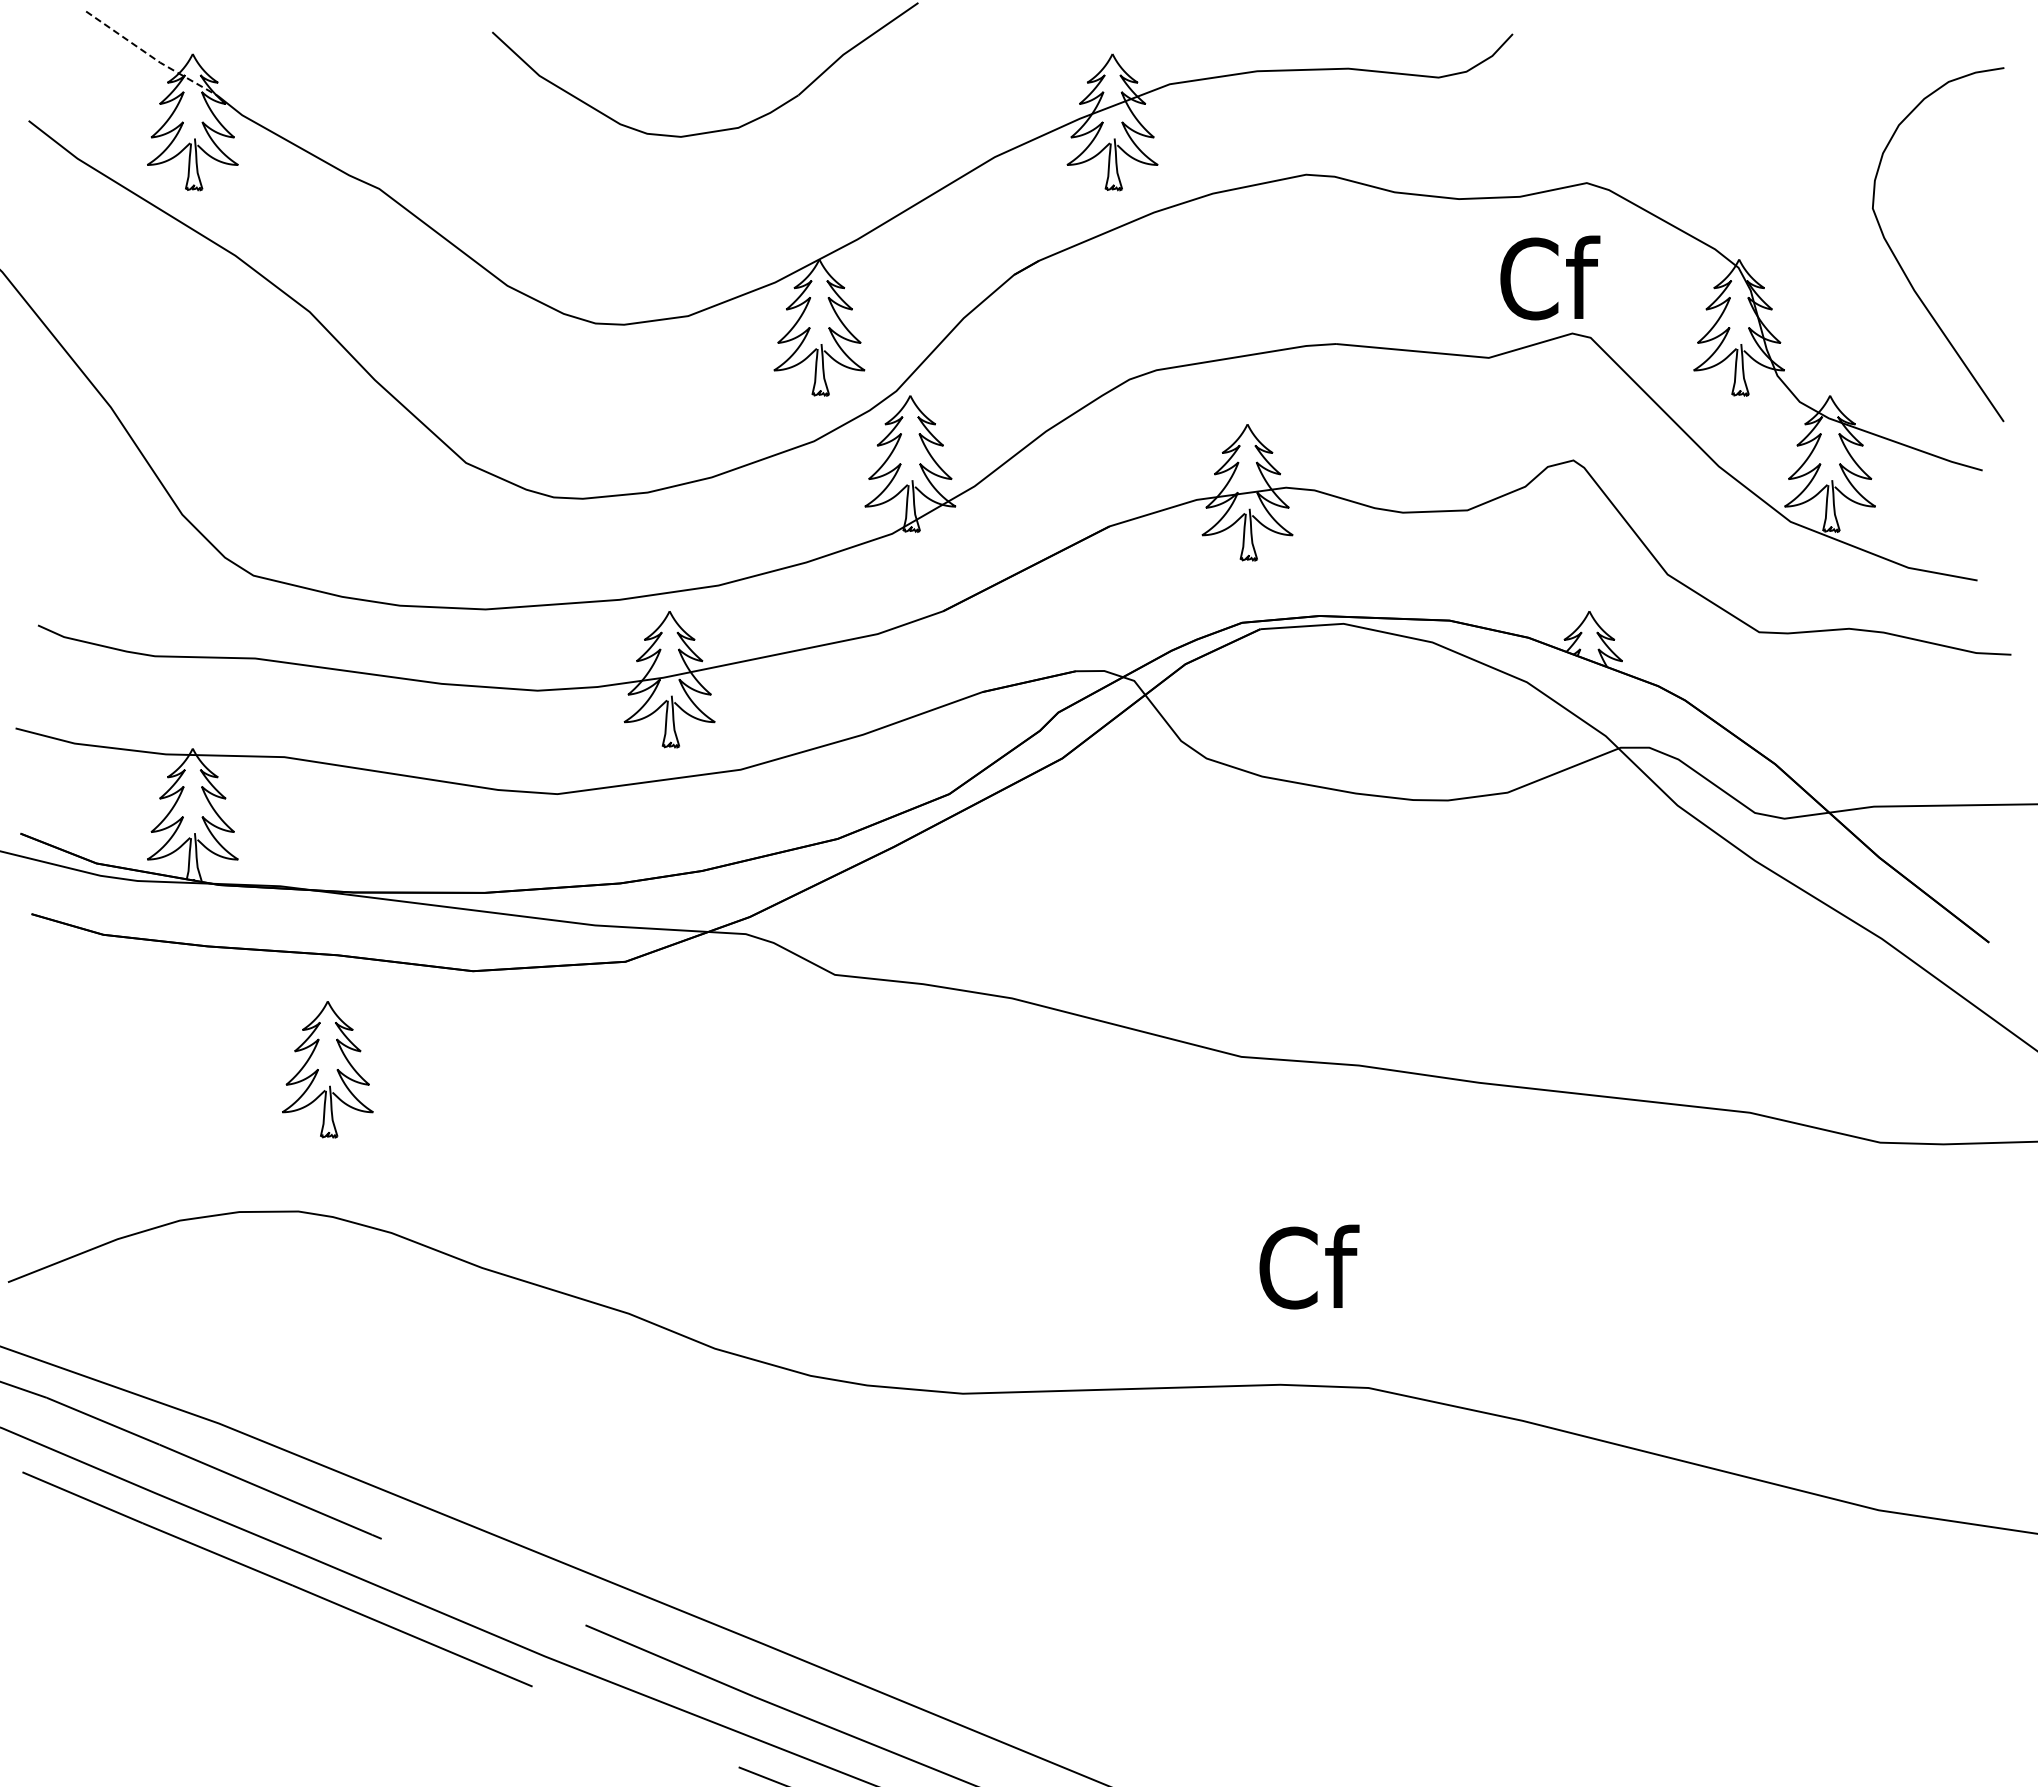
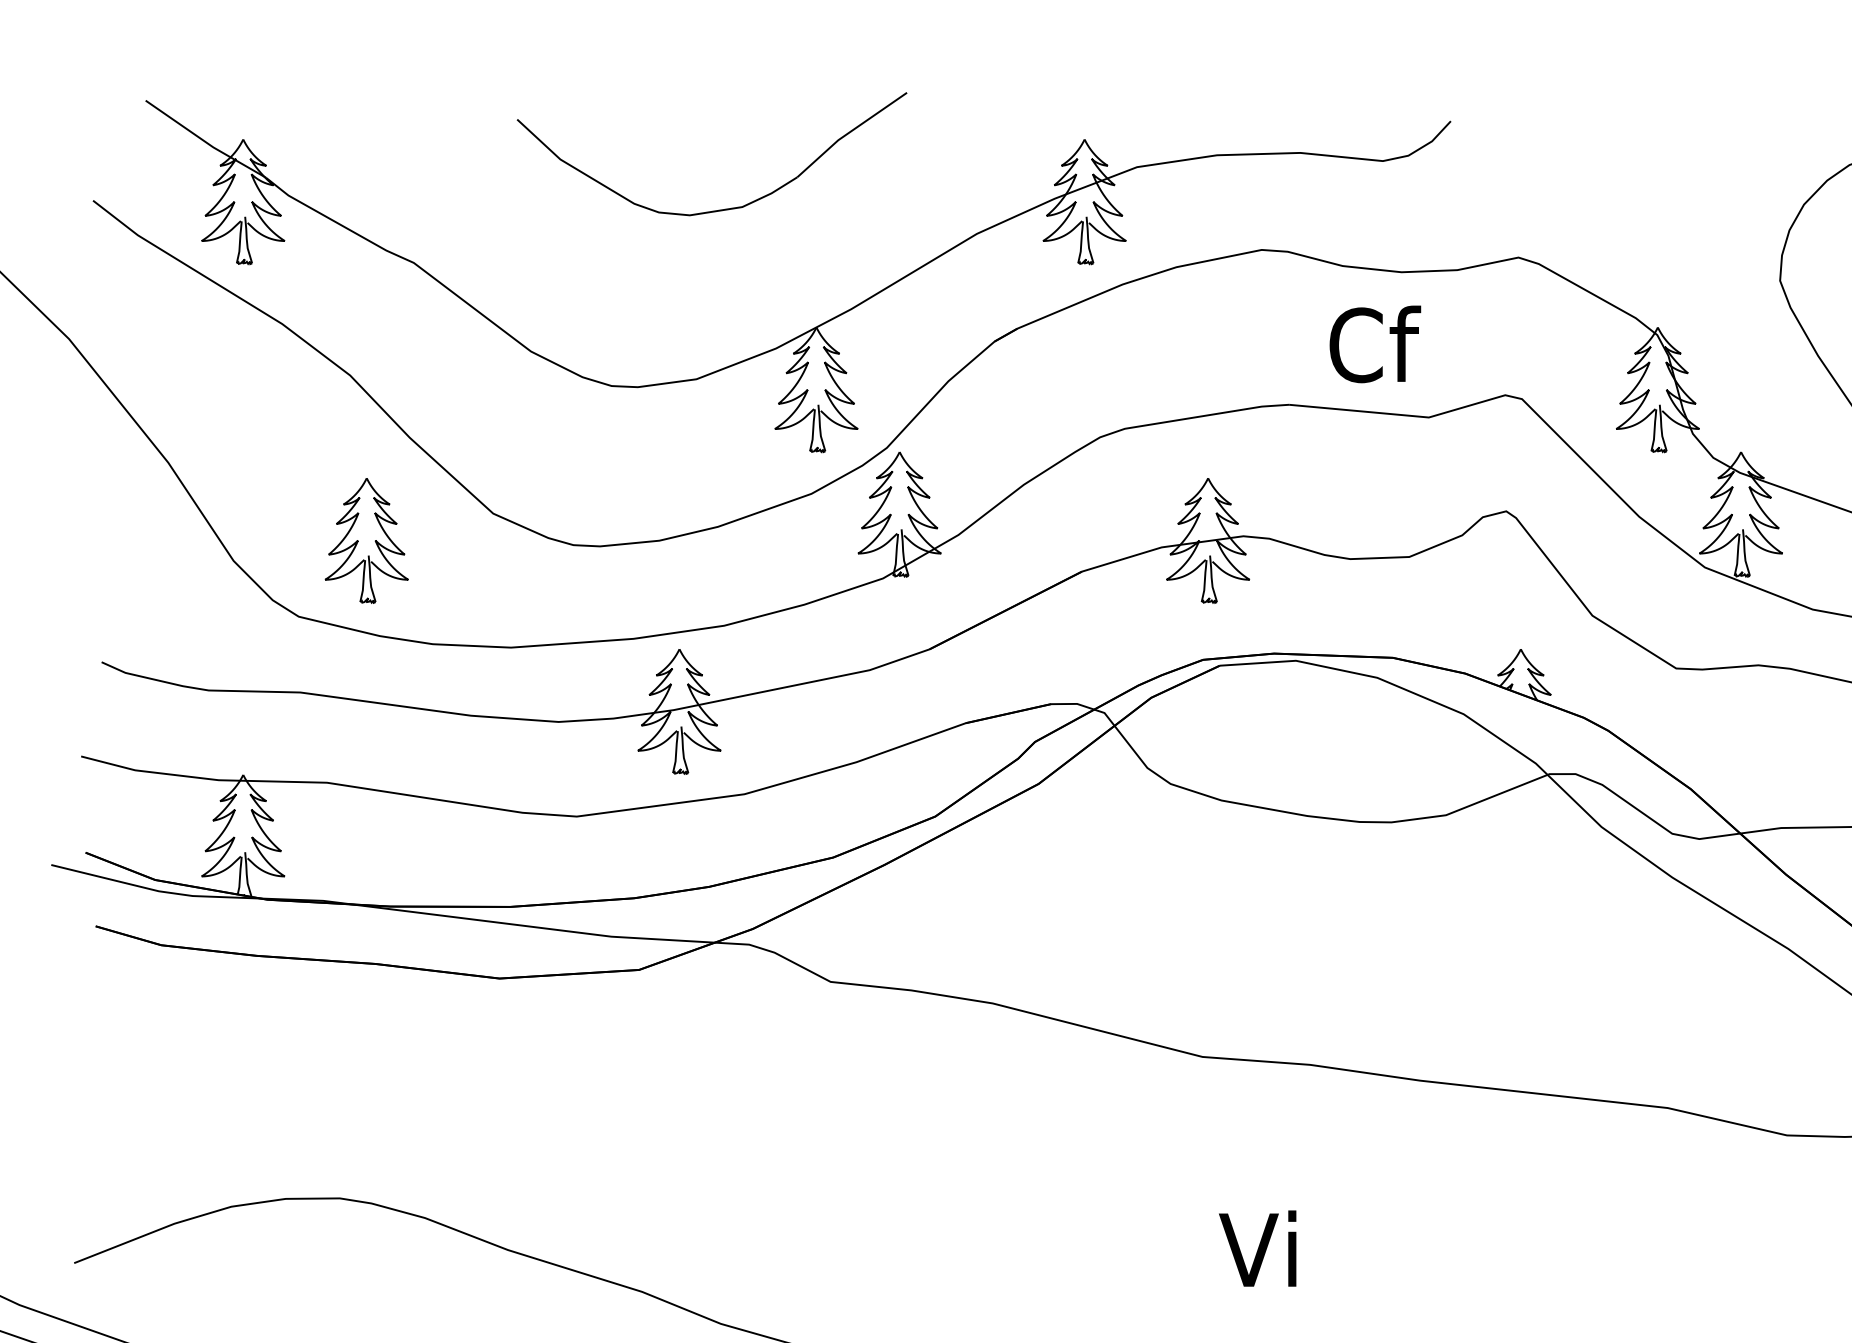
line: (151, 56) -> (205, 141), dashed -> solid
text: (1550, 277) -> (1375, 343), moved
part: (327, 1069) -> (366, 540), moved
text: (1309, 1266) -> (1264, 1248), Cf -> Vi

